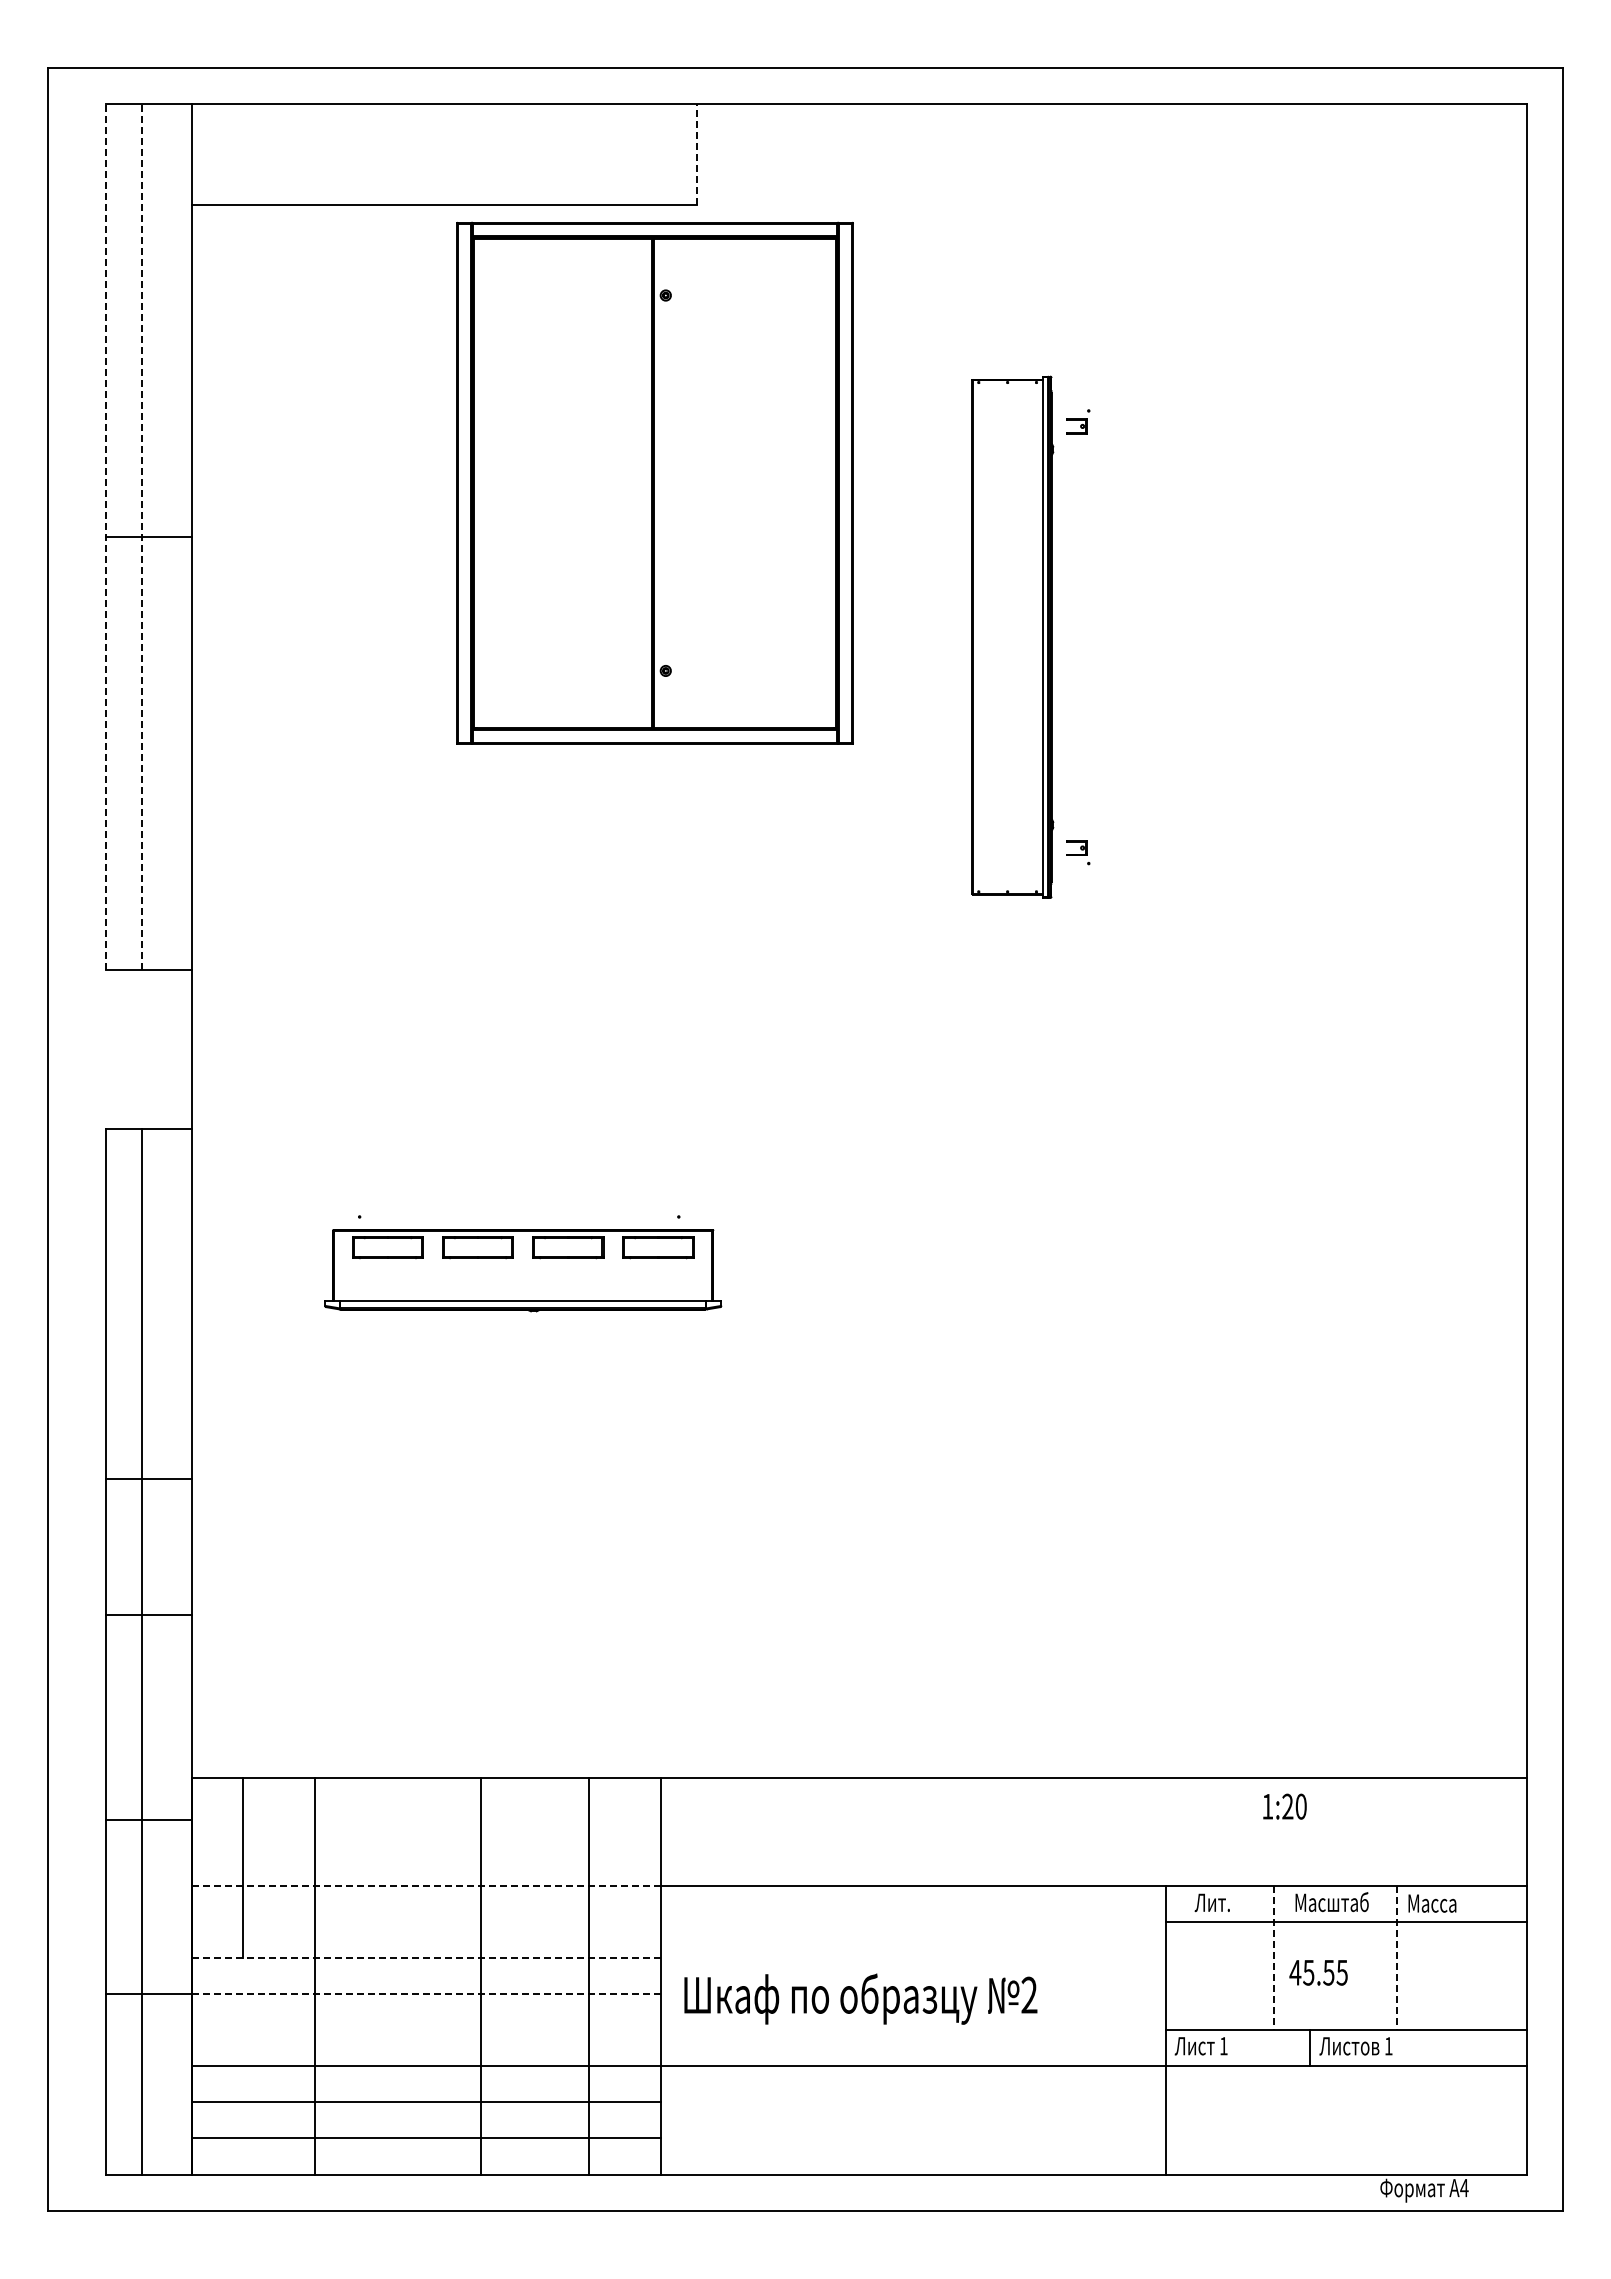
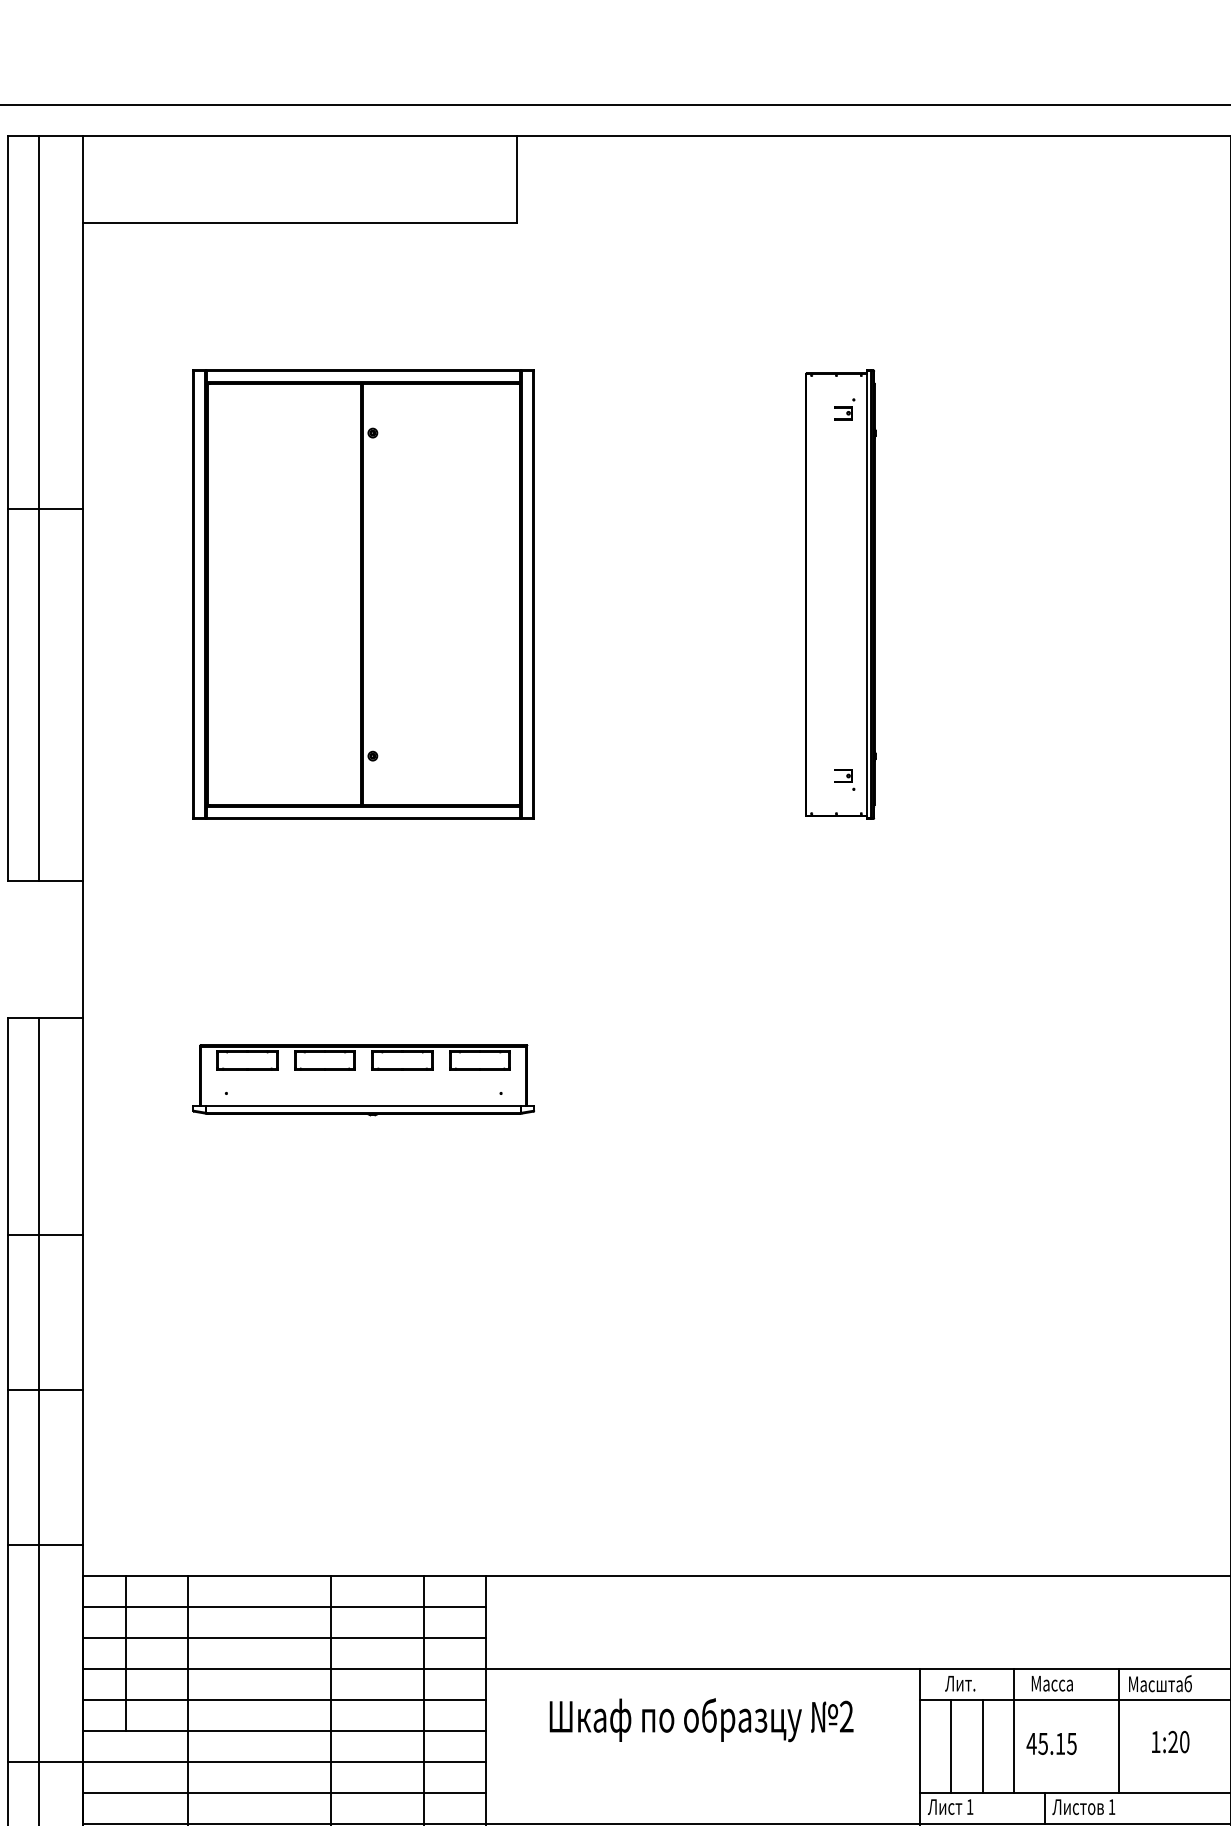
line: (697, 154) -> (517, 179), dashed -> solid
part: (654, 482) -> (363, 593), moved
line: (105, 537) -> (7, 508), dashed -> solid
line: (141, 537) -> (38, 508), dashed -> solid
part: (1012, 636) -> (840, 593), moved
part: (523, 1270) -> (364, 1080), moved
line: (148, 1479) -> (44, 1235), moved
line: (148, 1615) -> (44, 1389), moved
text: (1284, 1806) -> (1170, 1741), moved
line: (426, 1813) -> (283, 1606), added
line: (148, 1819) -> (44, 1544), moved
line: (426, 1849) -> (283, 1637), added
line: (427, 1886) -> (284, 1669), dashed -> solid
text: (1347, 1902) -> (1076, 1683), Масштаб -> Масса
text: (1460, 1902) -> (1173, 1683), Масса -> Масштаб
line: (426, 1922) -> (283, 1700), added
line: (427, 1958) -> (284, 1731), dashed -> solid
line: (1274, 1958) -> (1013, 1731), dashed -> solid
line: (1396, 1958) -> (1118, 1731), dashed -> solid
text: (1328, 1972) -> (1060, 1743), 45.55 -> 45.15
line: (1202, 1976) -> (951, 1747), added
line: (1238, 1976) -> (982, 1747), added
line: (427, 1994) -> (284, 1762), dashed -> solid
text: (860, 1998) -> (701, 1719), moved
line: (426, 2030) -> (283, 1793), added

